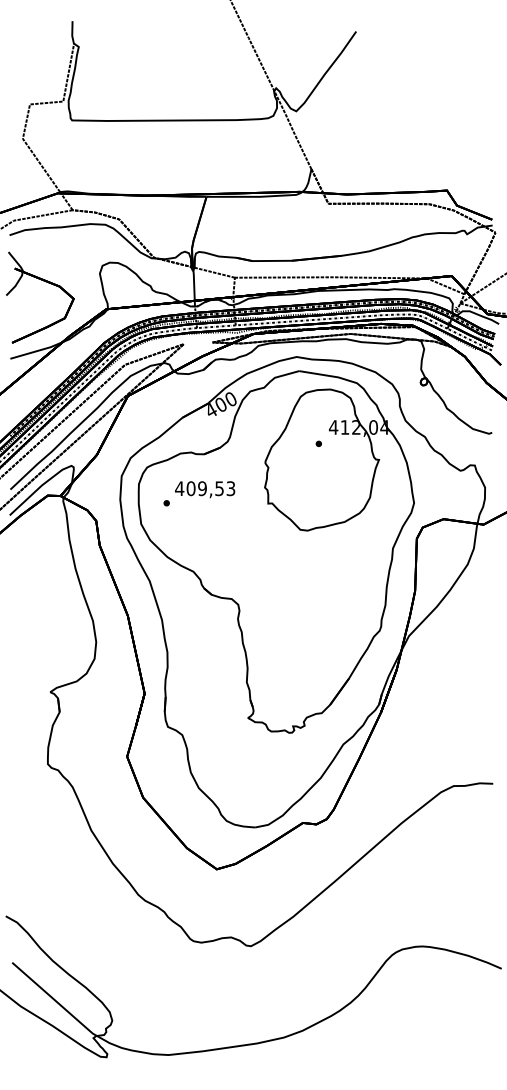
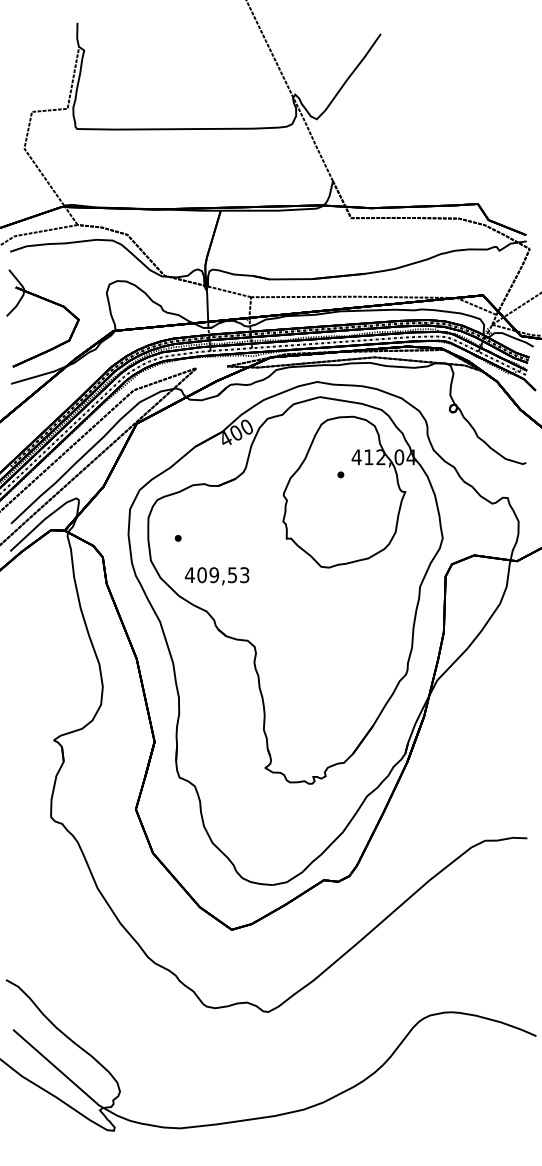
text: (205, 489) -> (217, 576), moved

